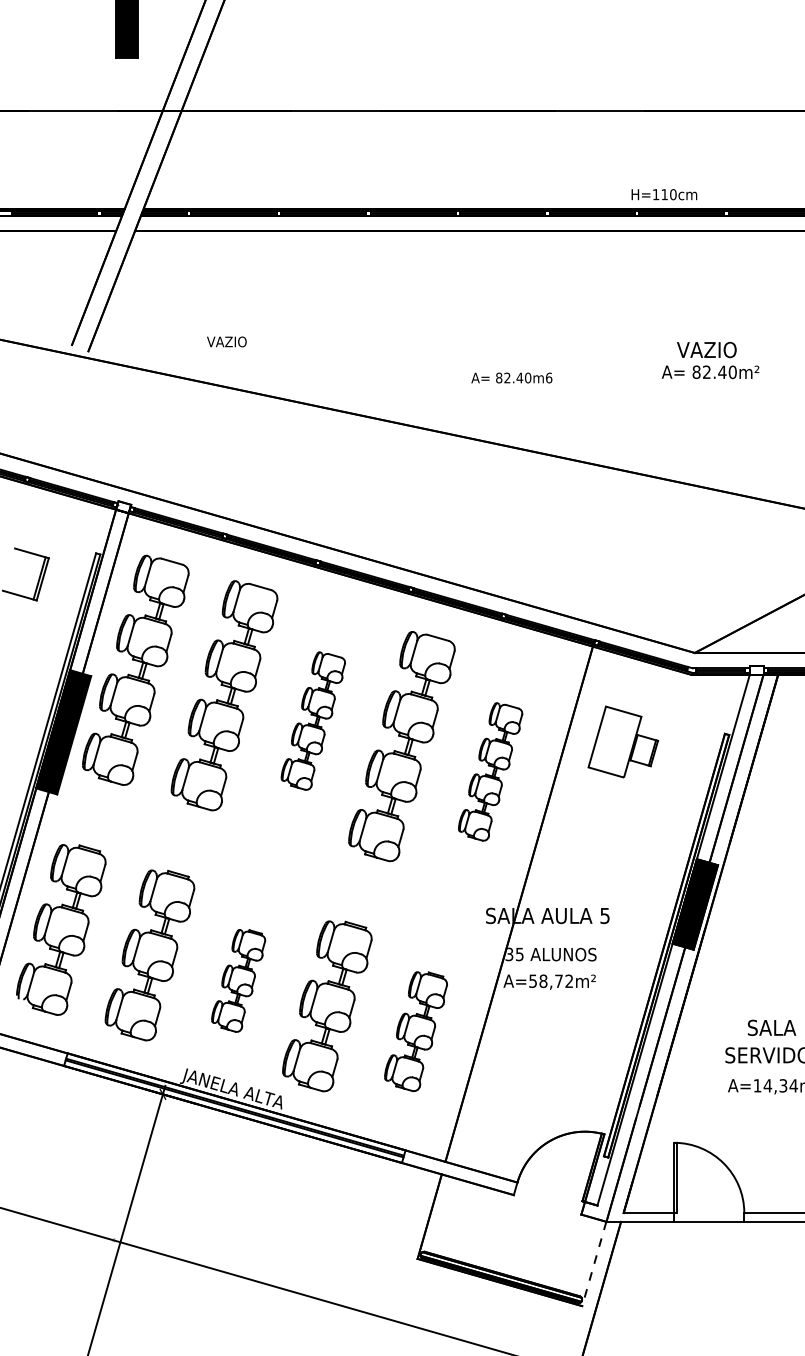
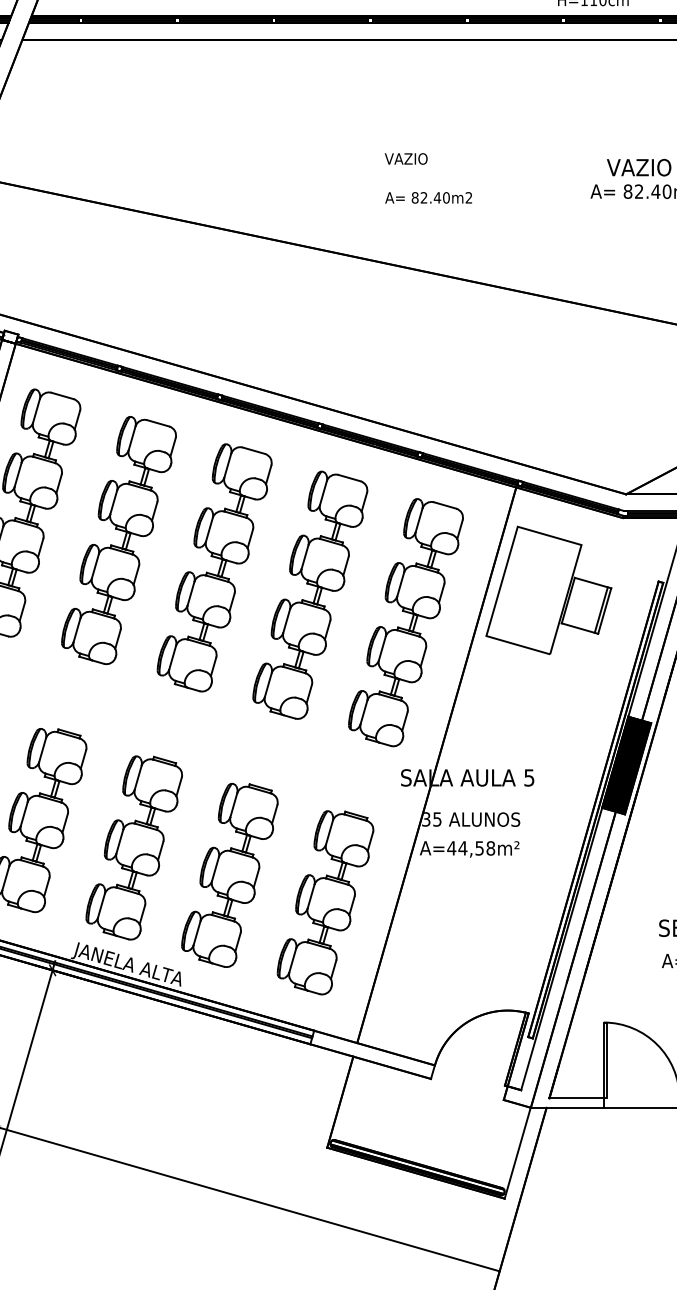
text: (226, 341) -> (405, 158), moved
text: (549, 377) -> (469, 197), 82.40m6 -> 82.40m2
part: (313, 720) -> (214, 567), size x1.67
part: (623, 741) -> (549, 589), size x1.67
part: (490, 771) -> (405, 622), size x1.67
part: (238, 980) -> (134, 847), size x1.67
text: (550, 981) -> (470, 848), A=58,72m² -> A=44,58m²
part: (415, 1031) -> (324, 902), size x1.43
line: (594, 1263) -> (517, 1152), dashed -> solid

